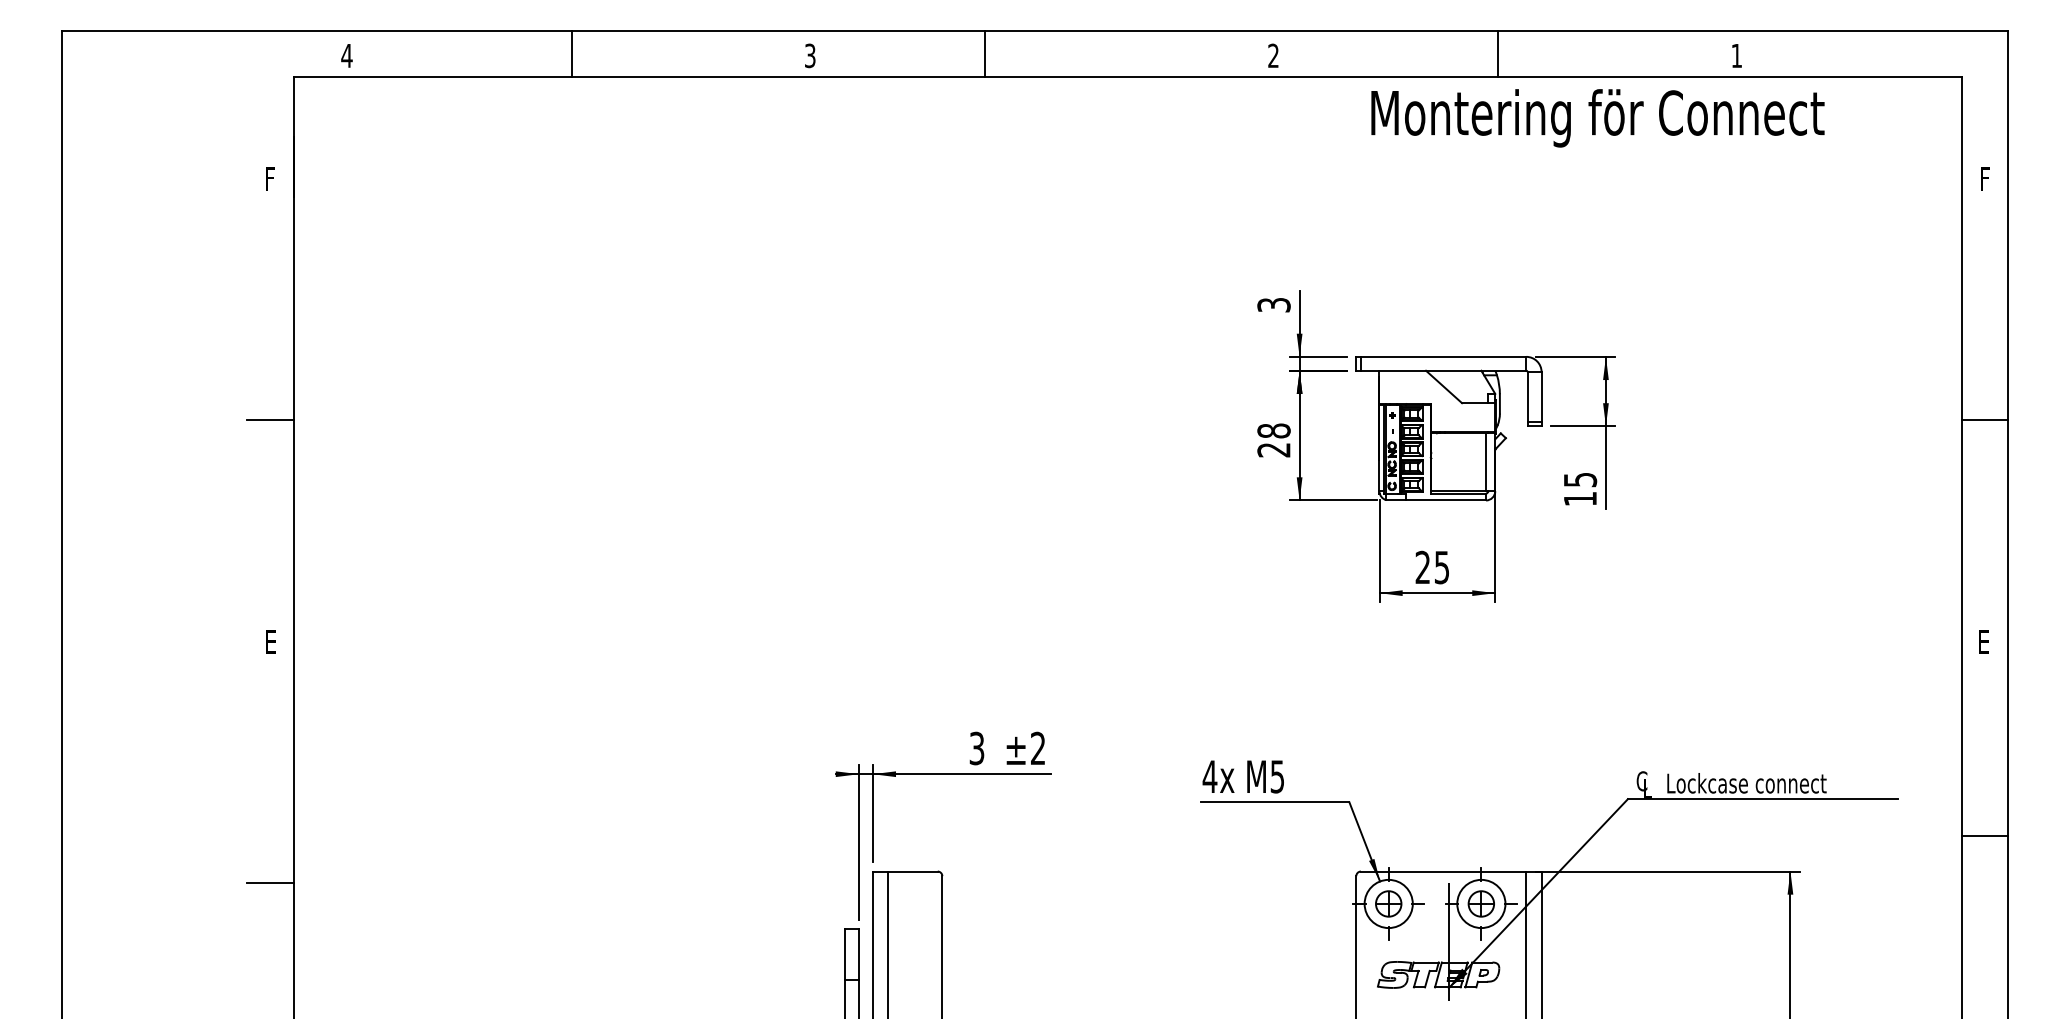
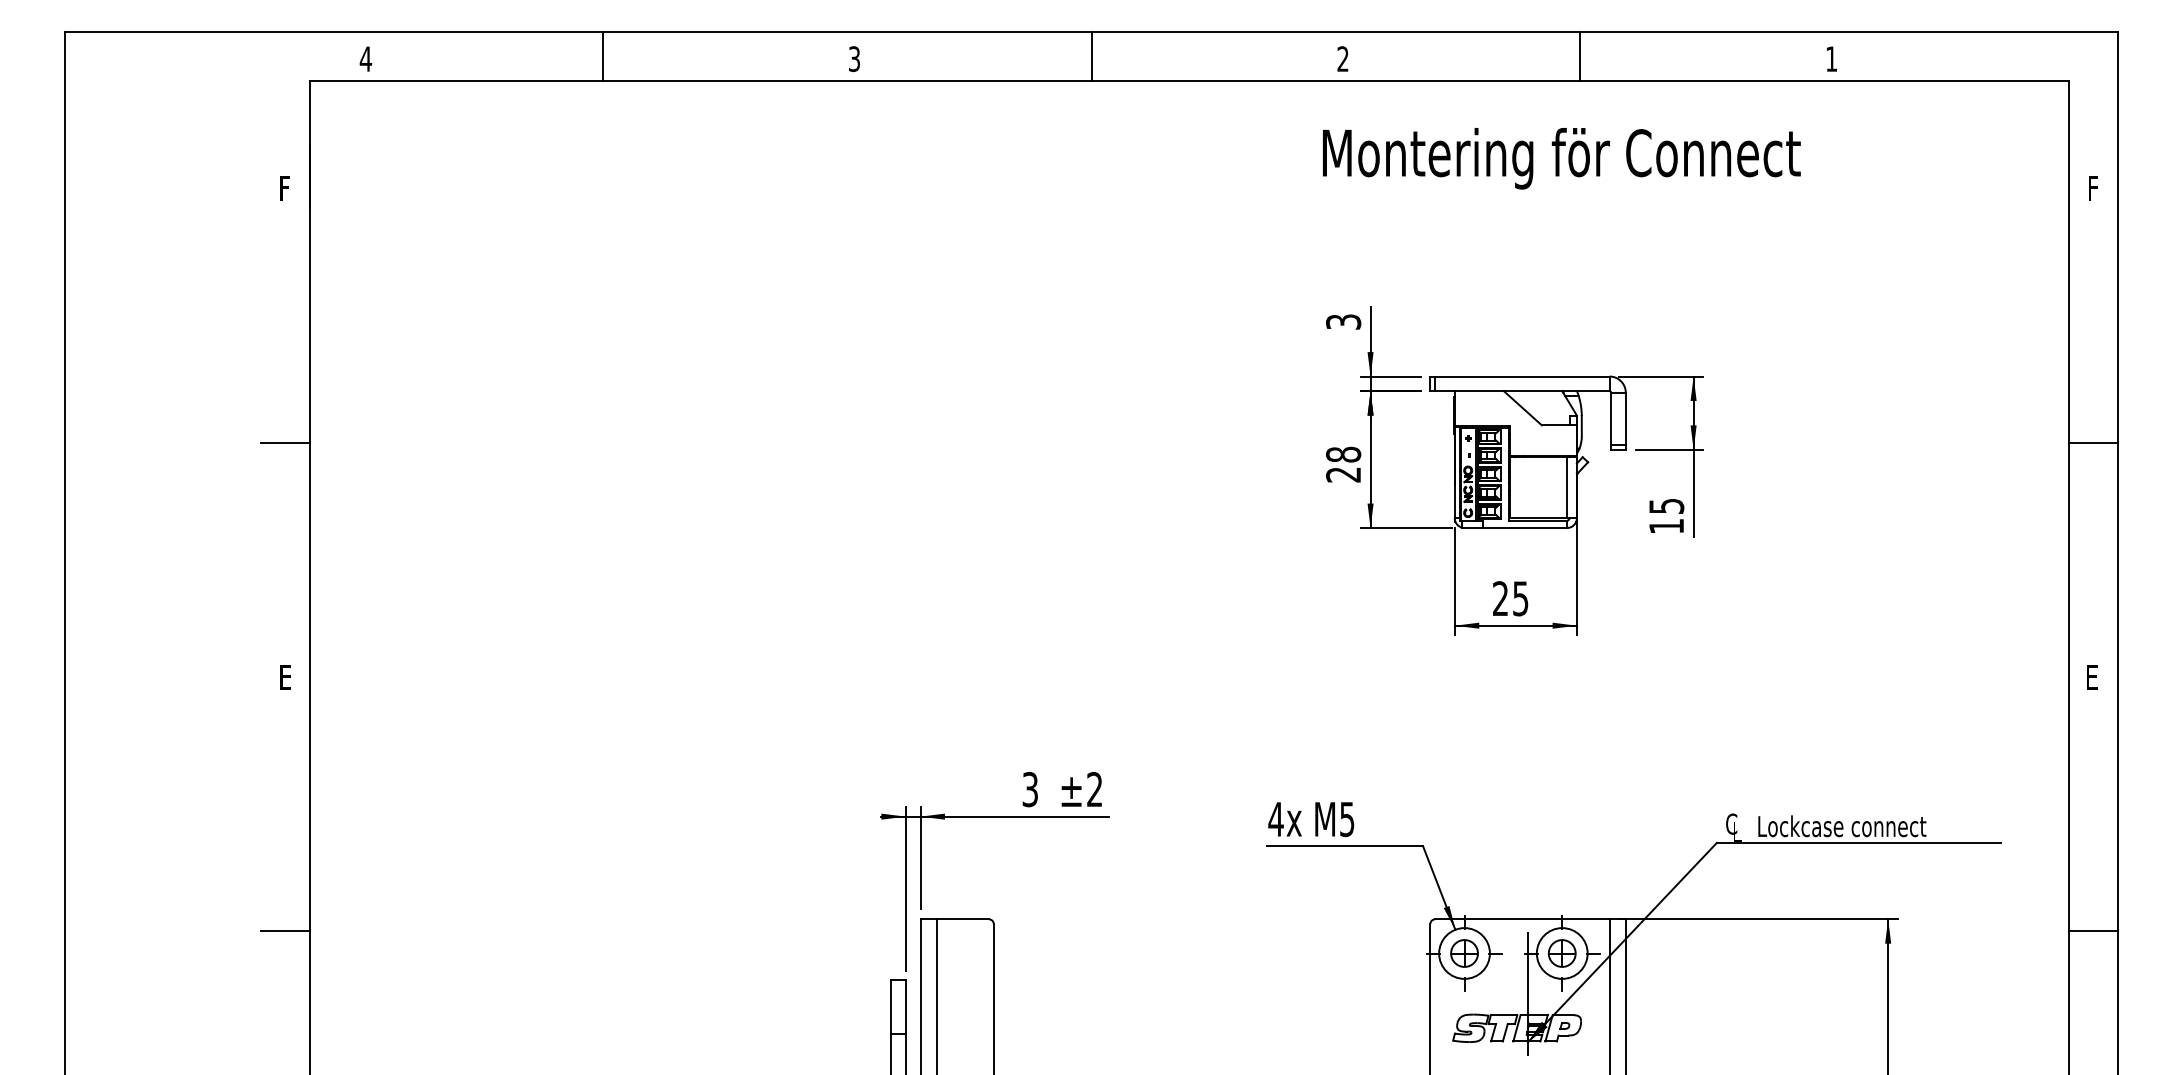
line: (985, 53) -> (1092, 56), moved
text: (1597, 118) -> (1561, 158), moved
line: (1984, 836) -> (2092, 931), moved

